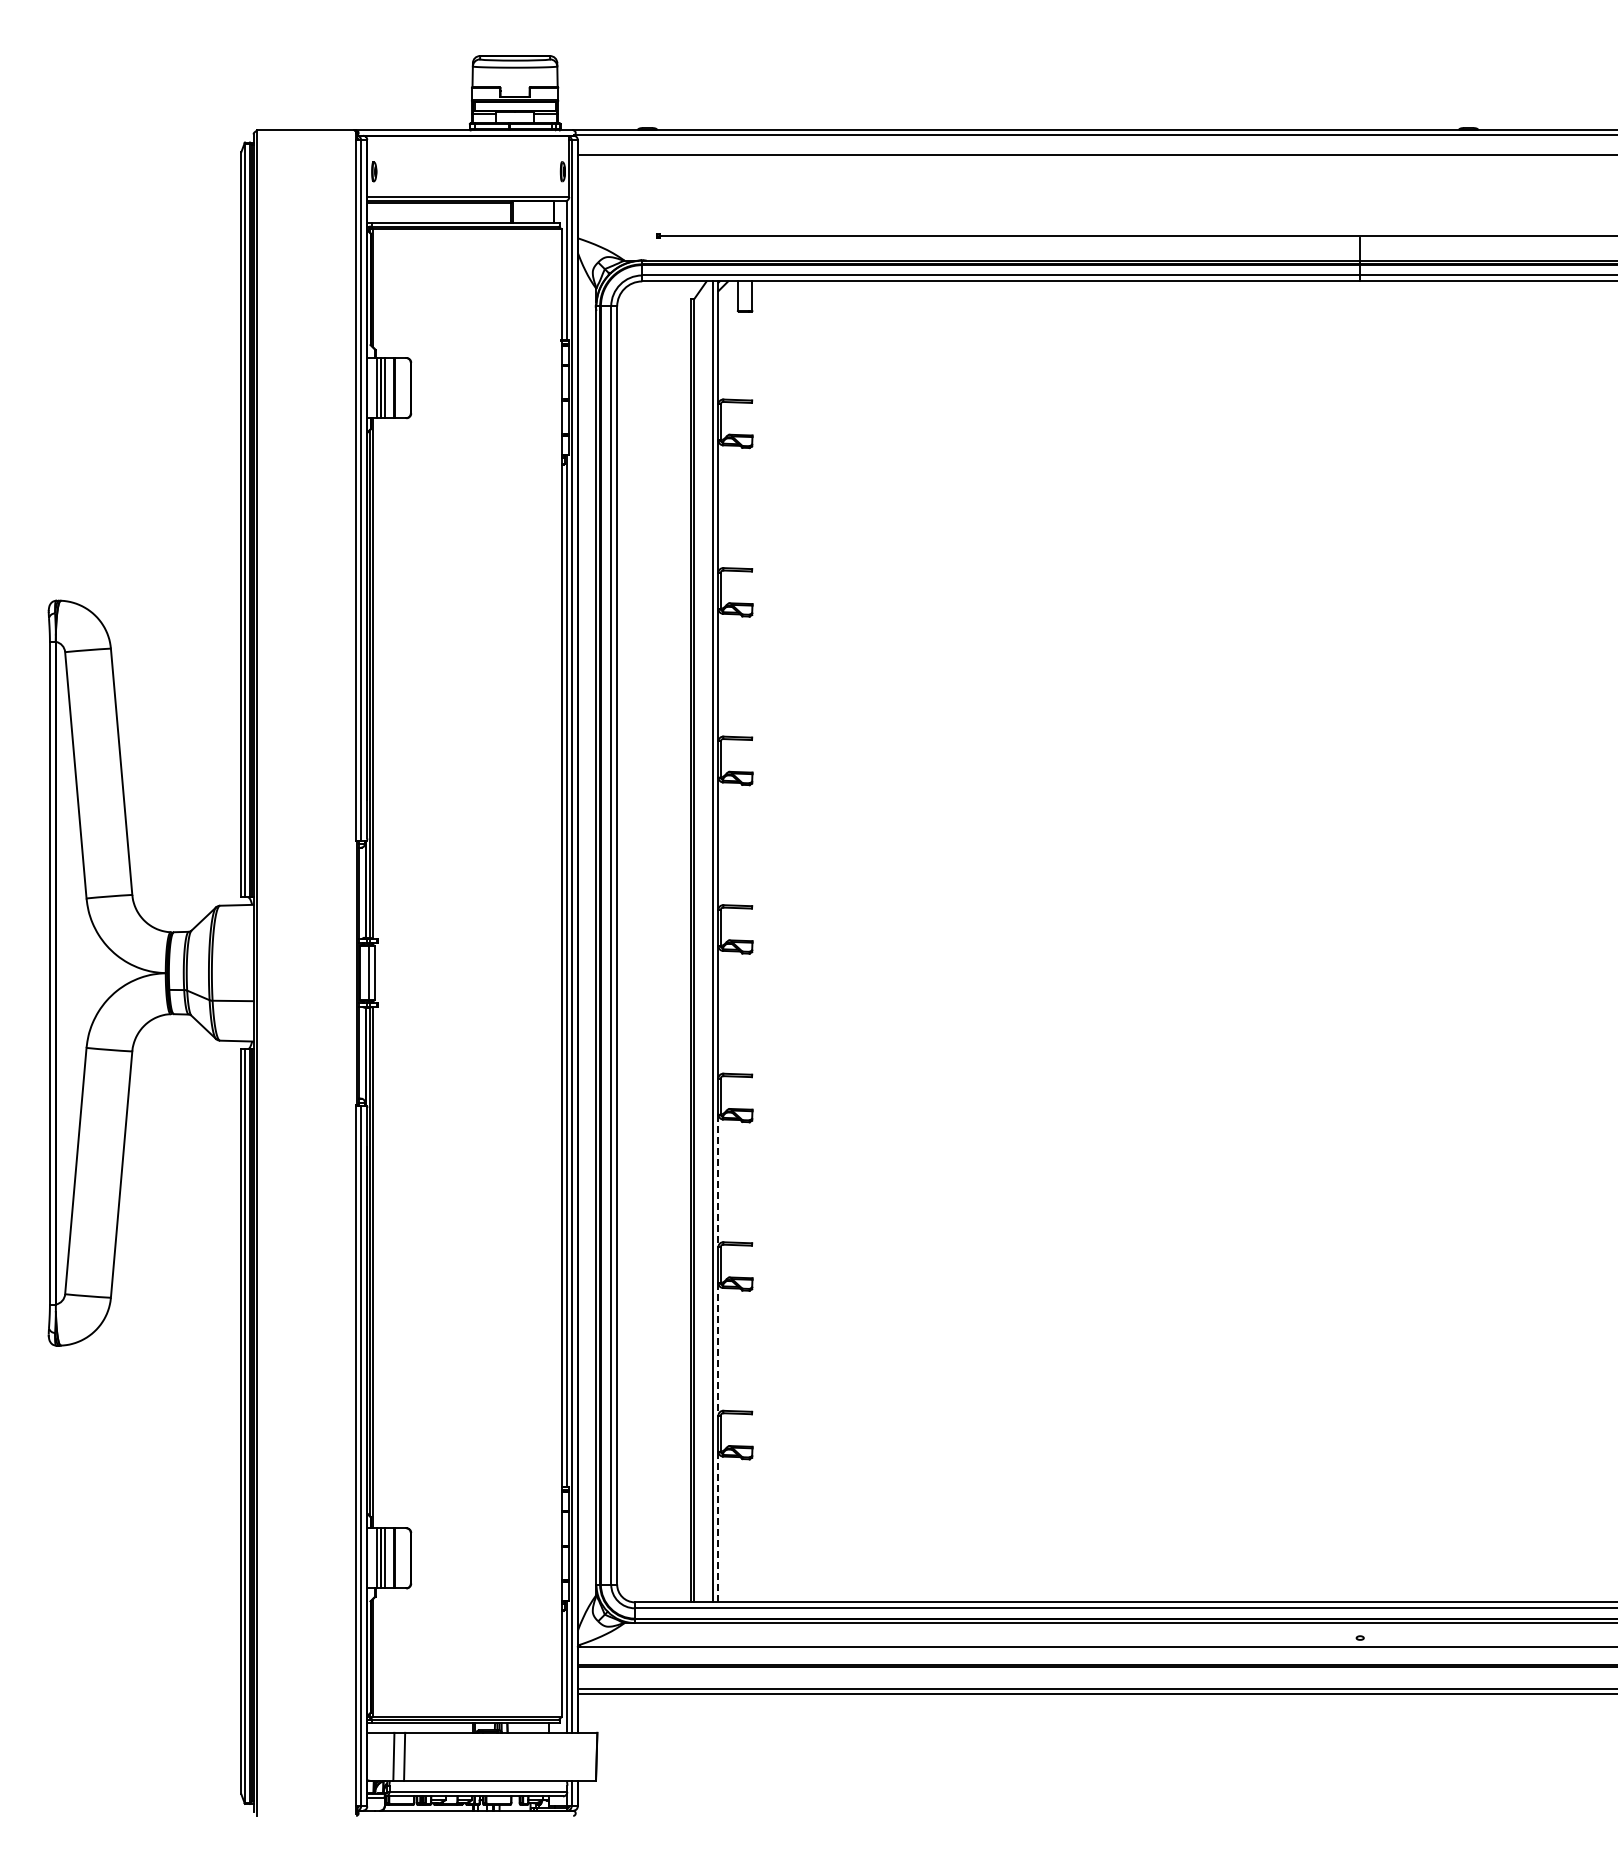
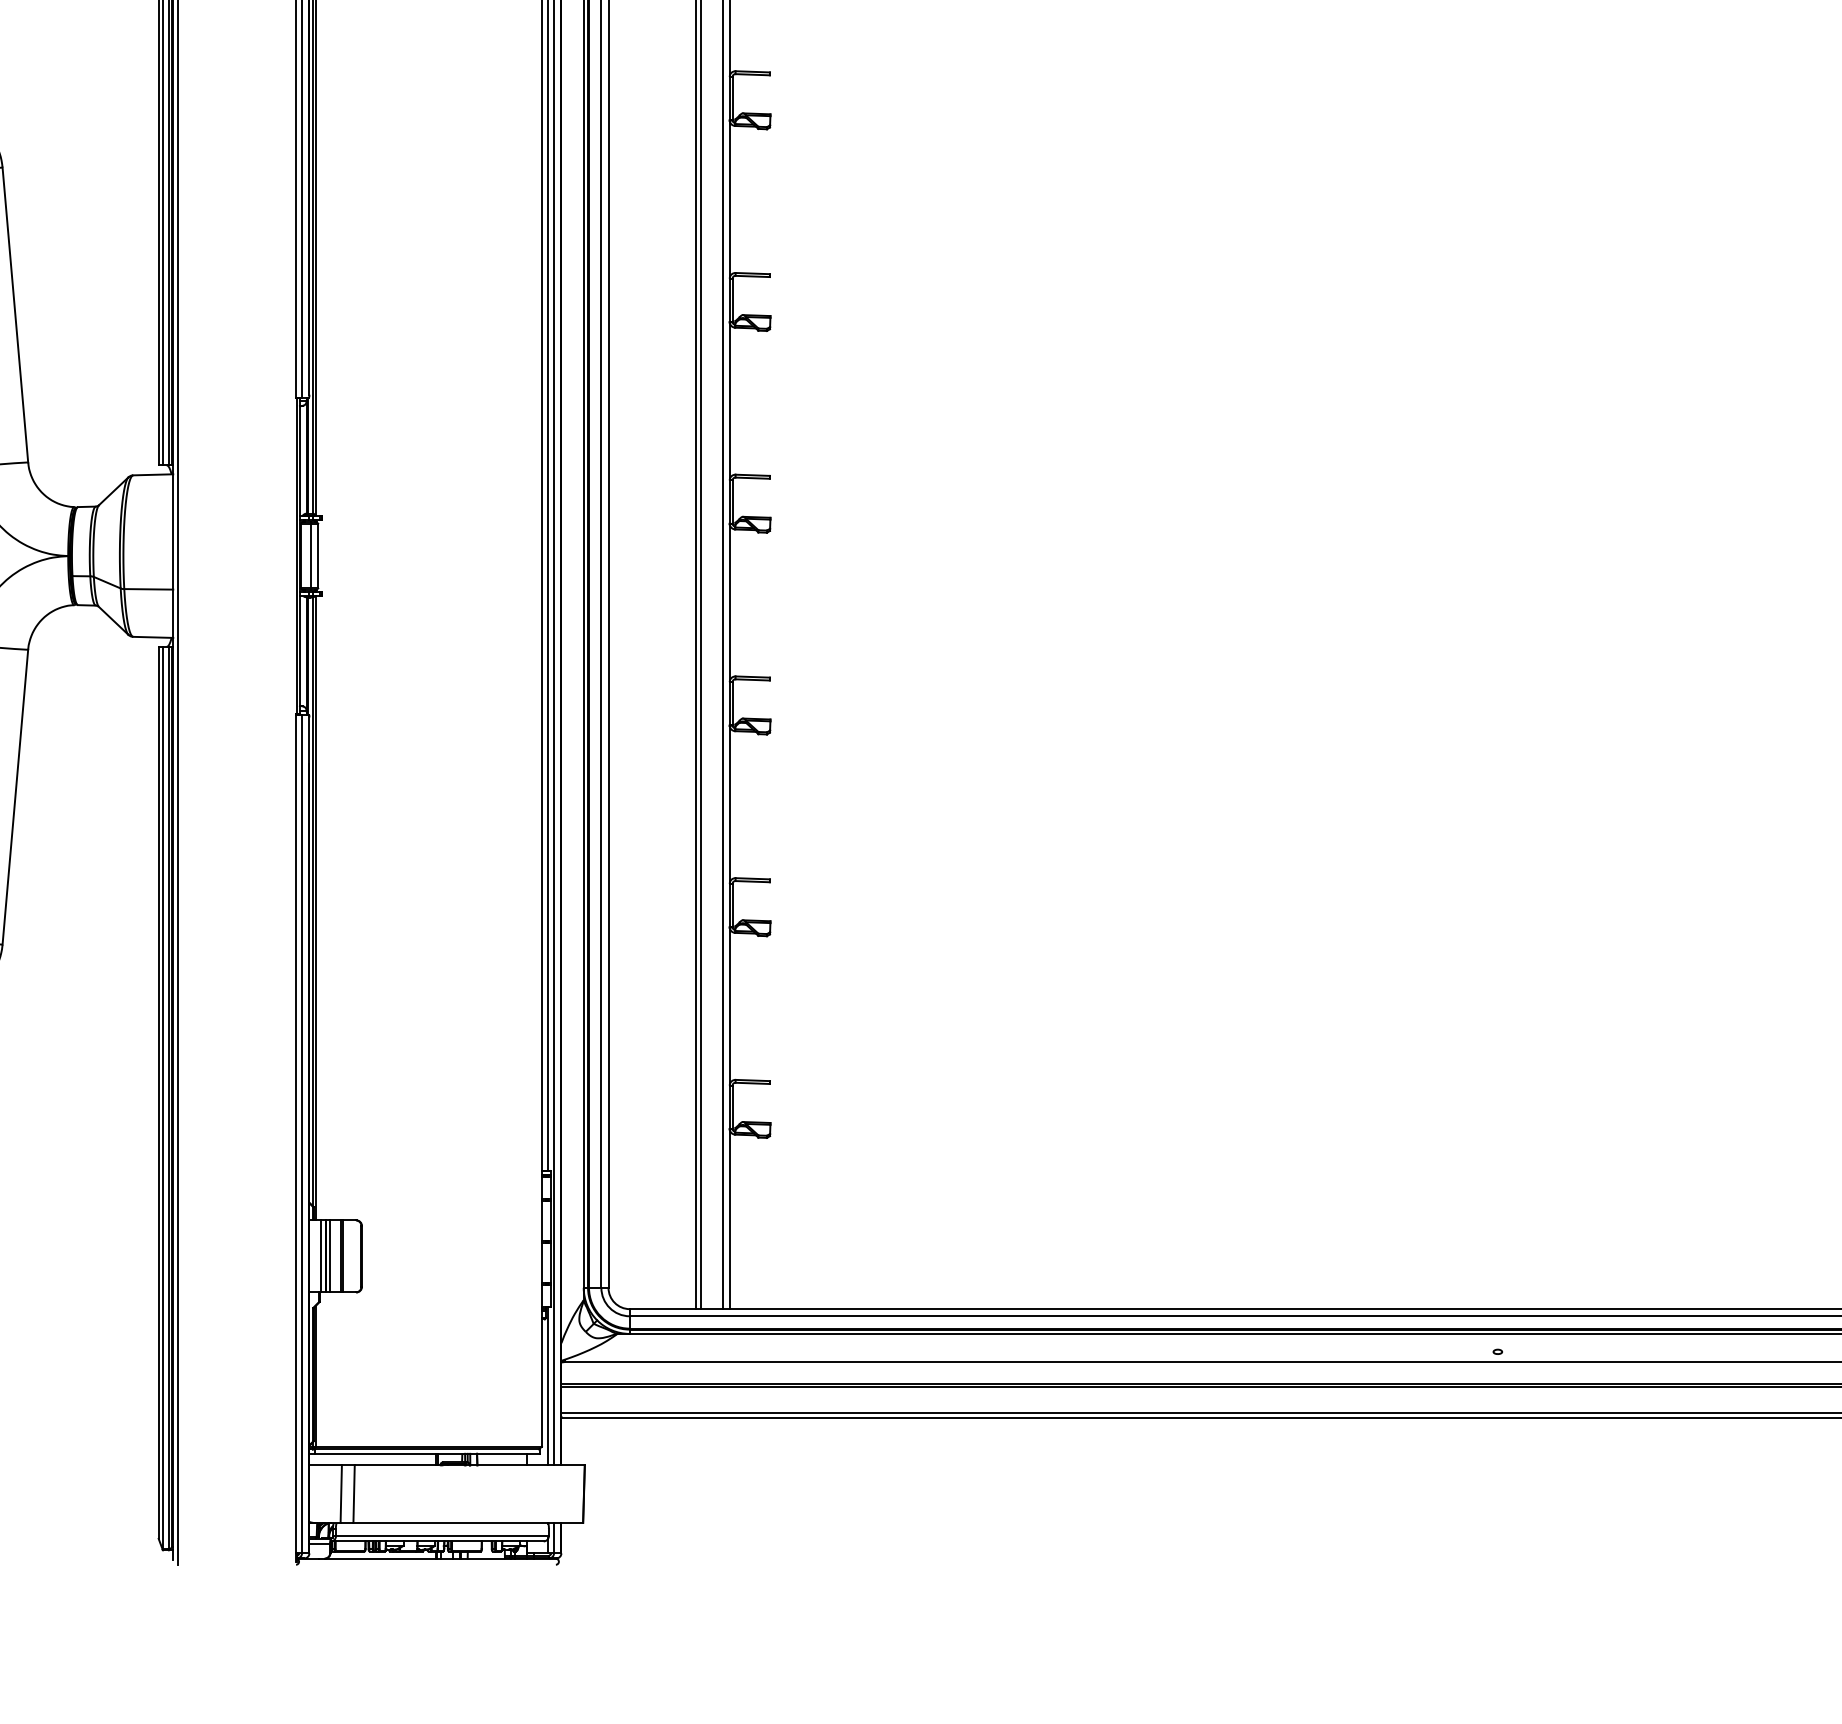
line: (718, 1181) -> (729, 805), dashed -> solid
line: (718, 1349) -> (729, 1006), dashed -> solid
line: (718, 1527) -> (729, 1219), dashed -> solid

